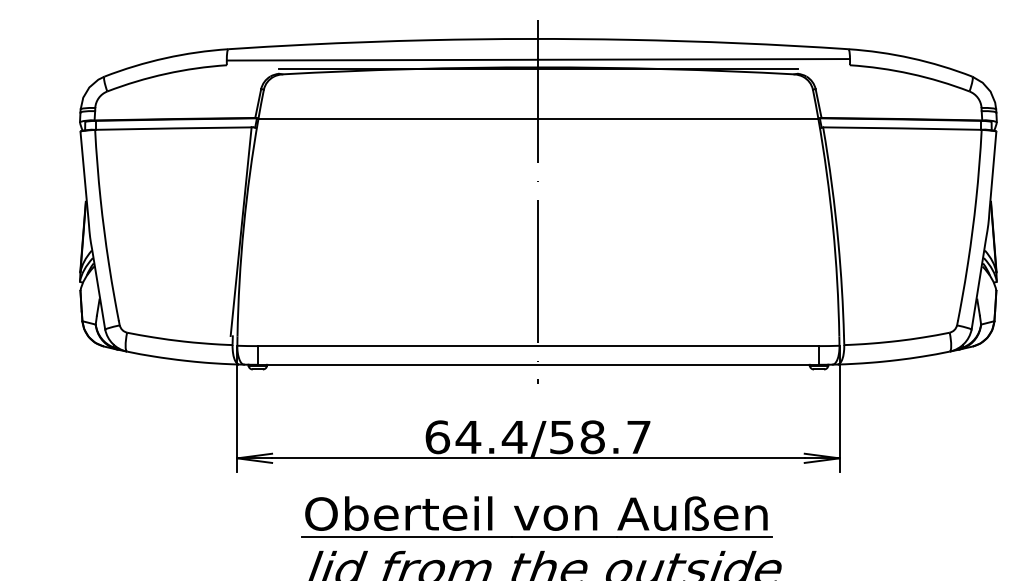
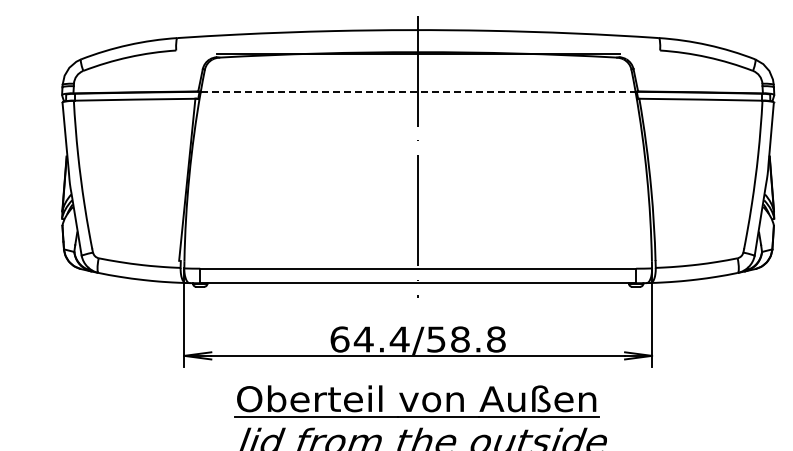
line: (538, 58) -> (418, 45), removed
line: (538, 119) -> (418, 92), solid -> dashed
text: (639, 437) -> (496, 339), 64.4/58.7 -> 64.4/58.8

